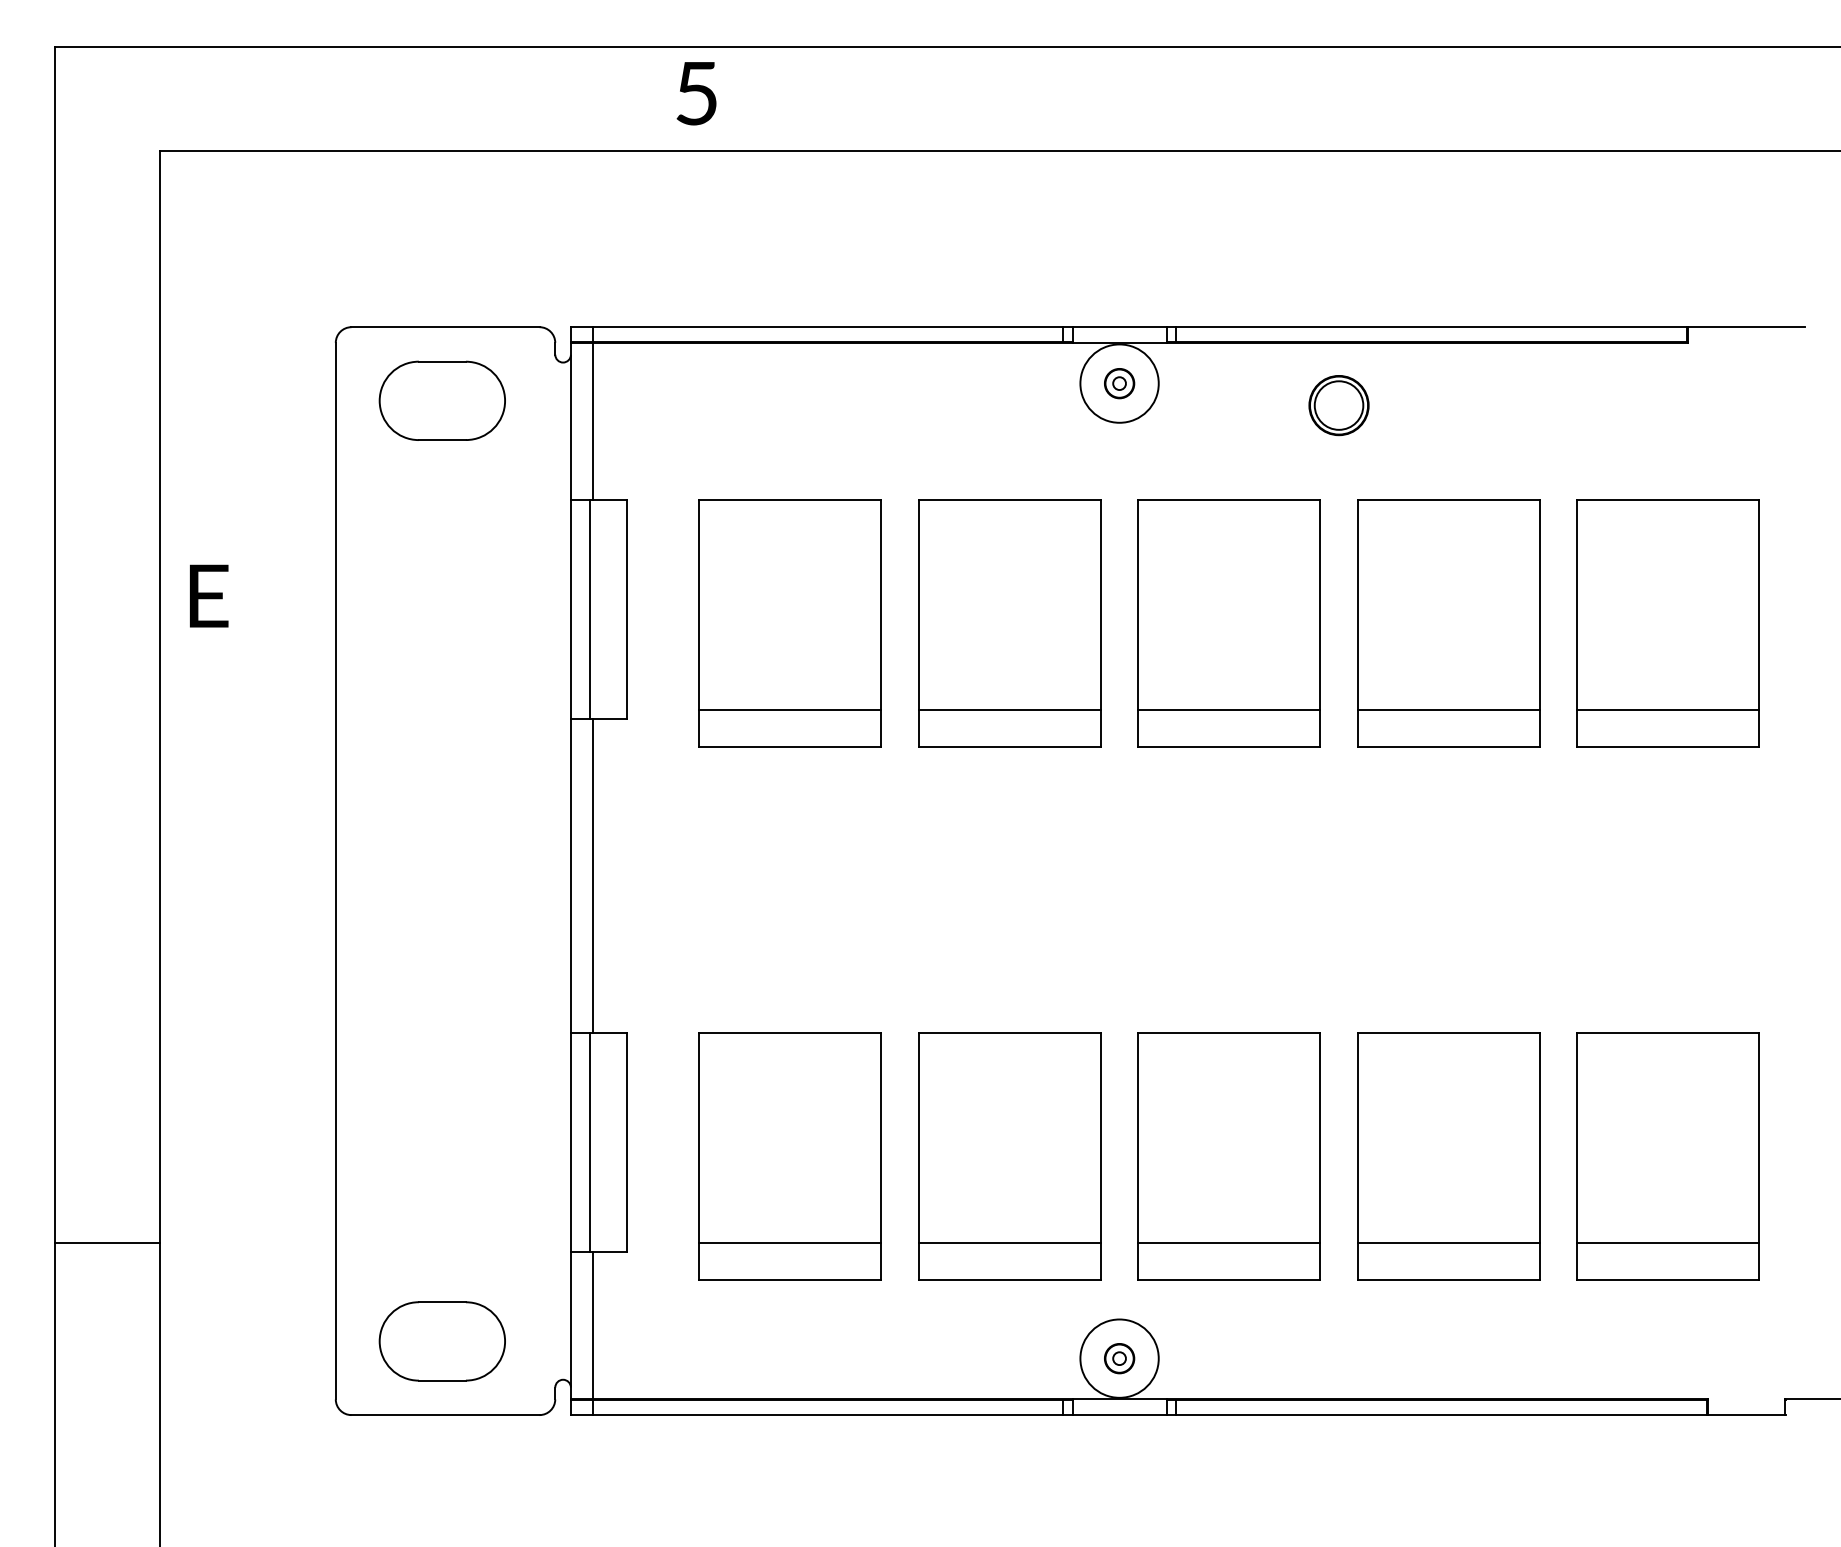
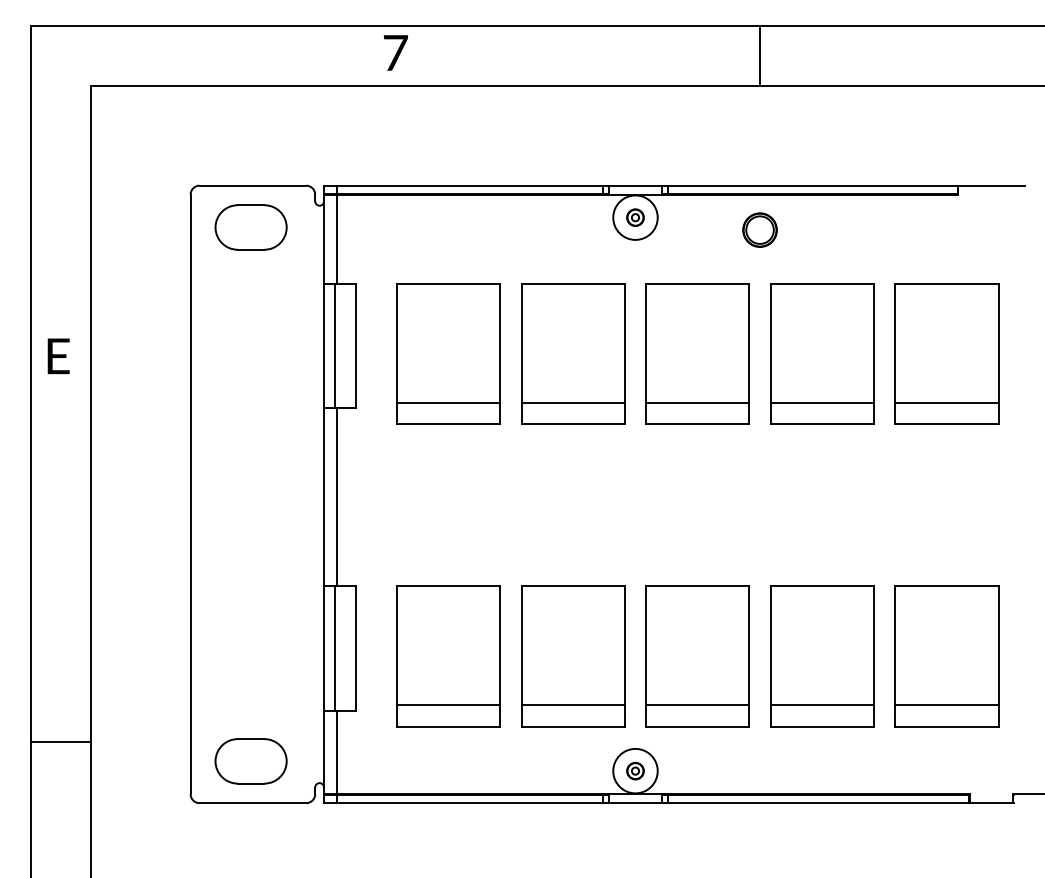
text: (696, 94) -> (395, 53), 5 -> 7
line: (1338, 97) -> (759, 55), added
text: (208, 596) -> (58, 356), moved
line: (106, 1243) -> (60, 741), moved

